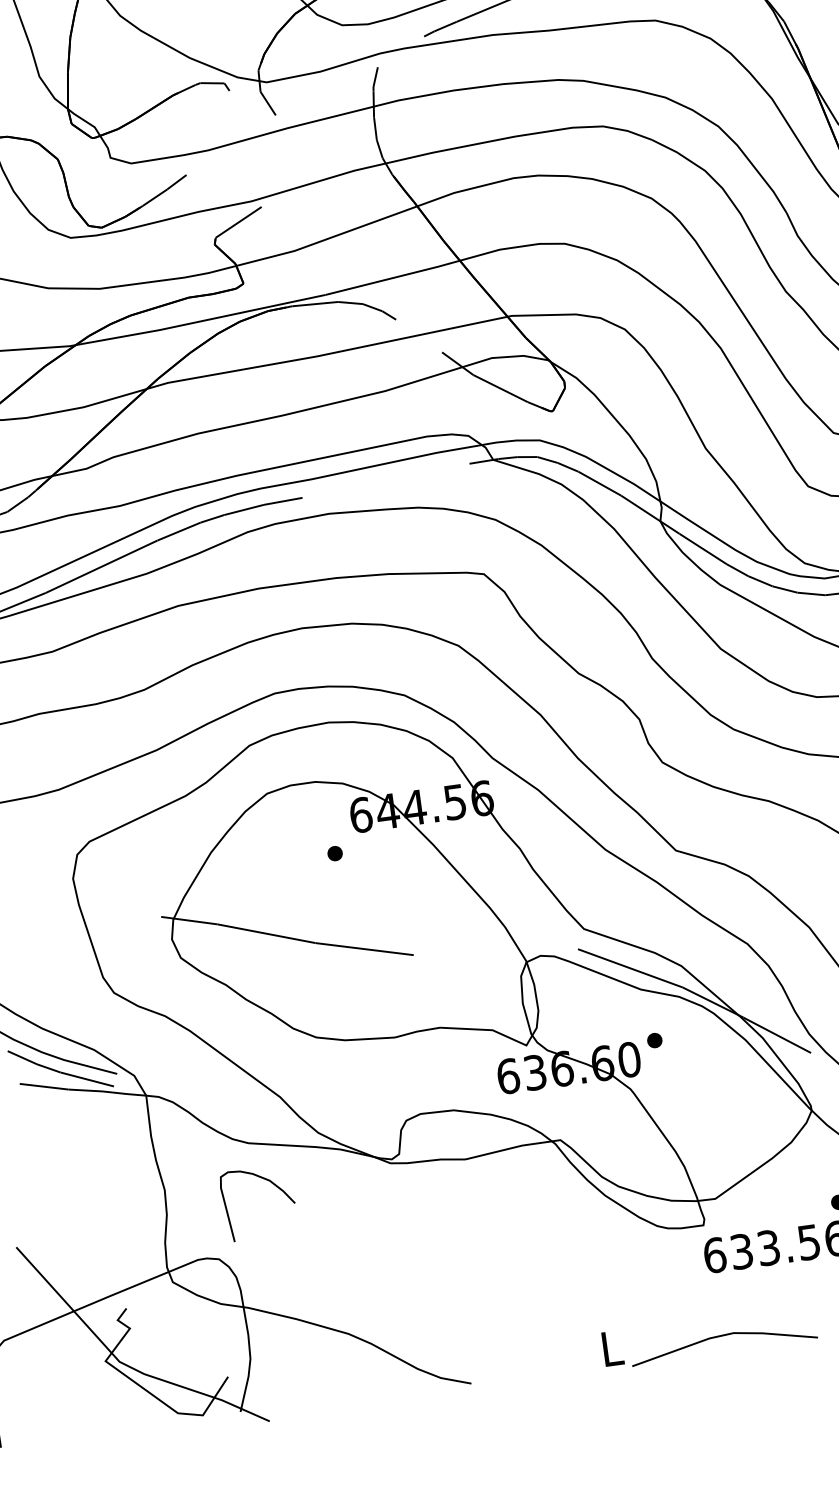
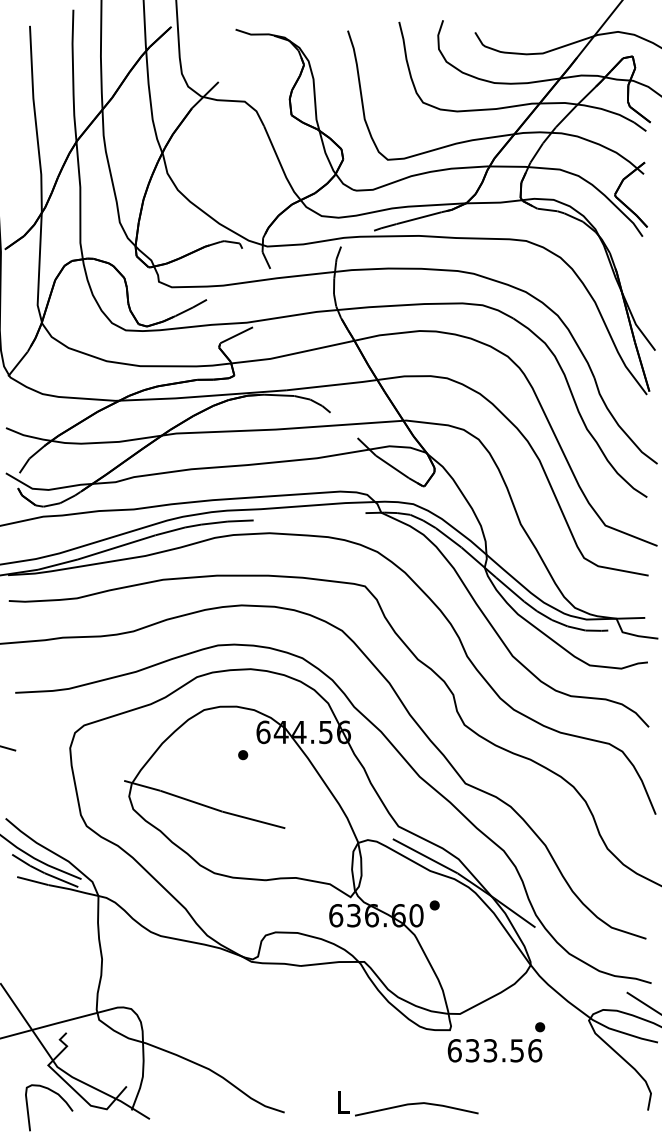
curve: (266, 1181) -> (56, 1094), moved
part: (710, 1336) -> (408, 1103), moved

